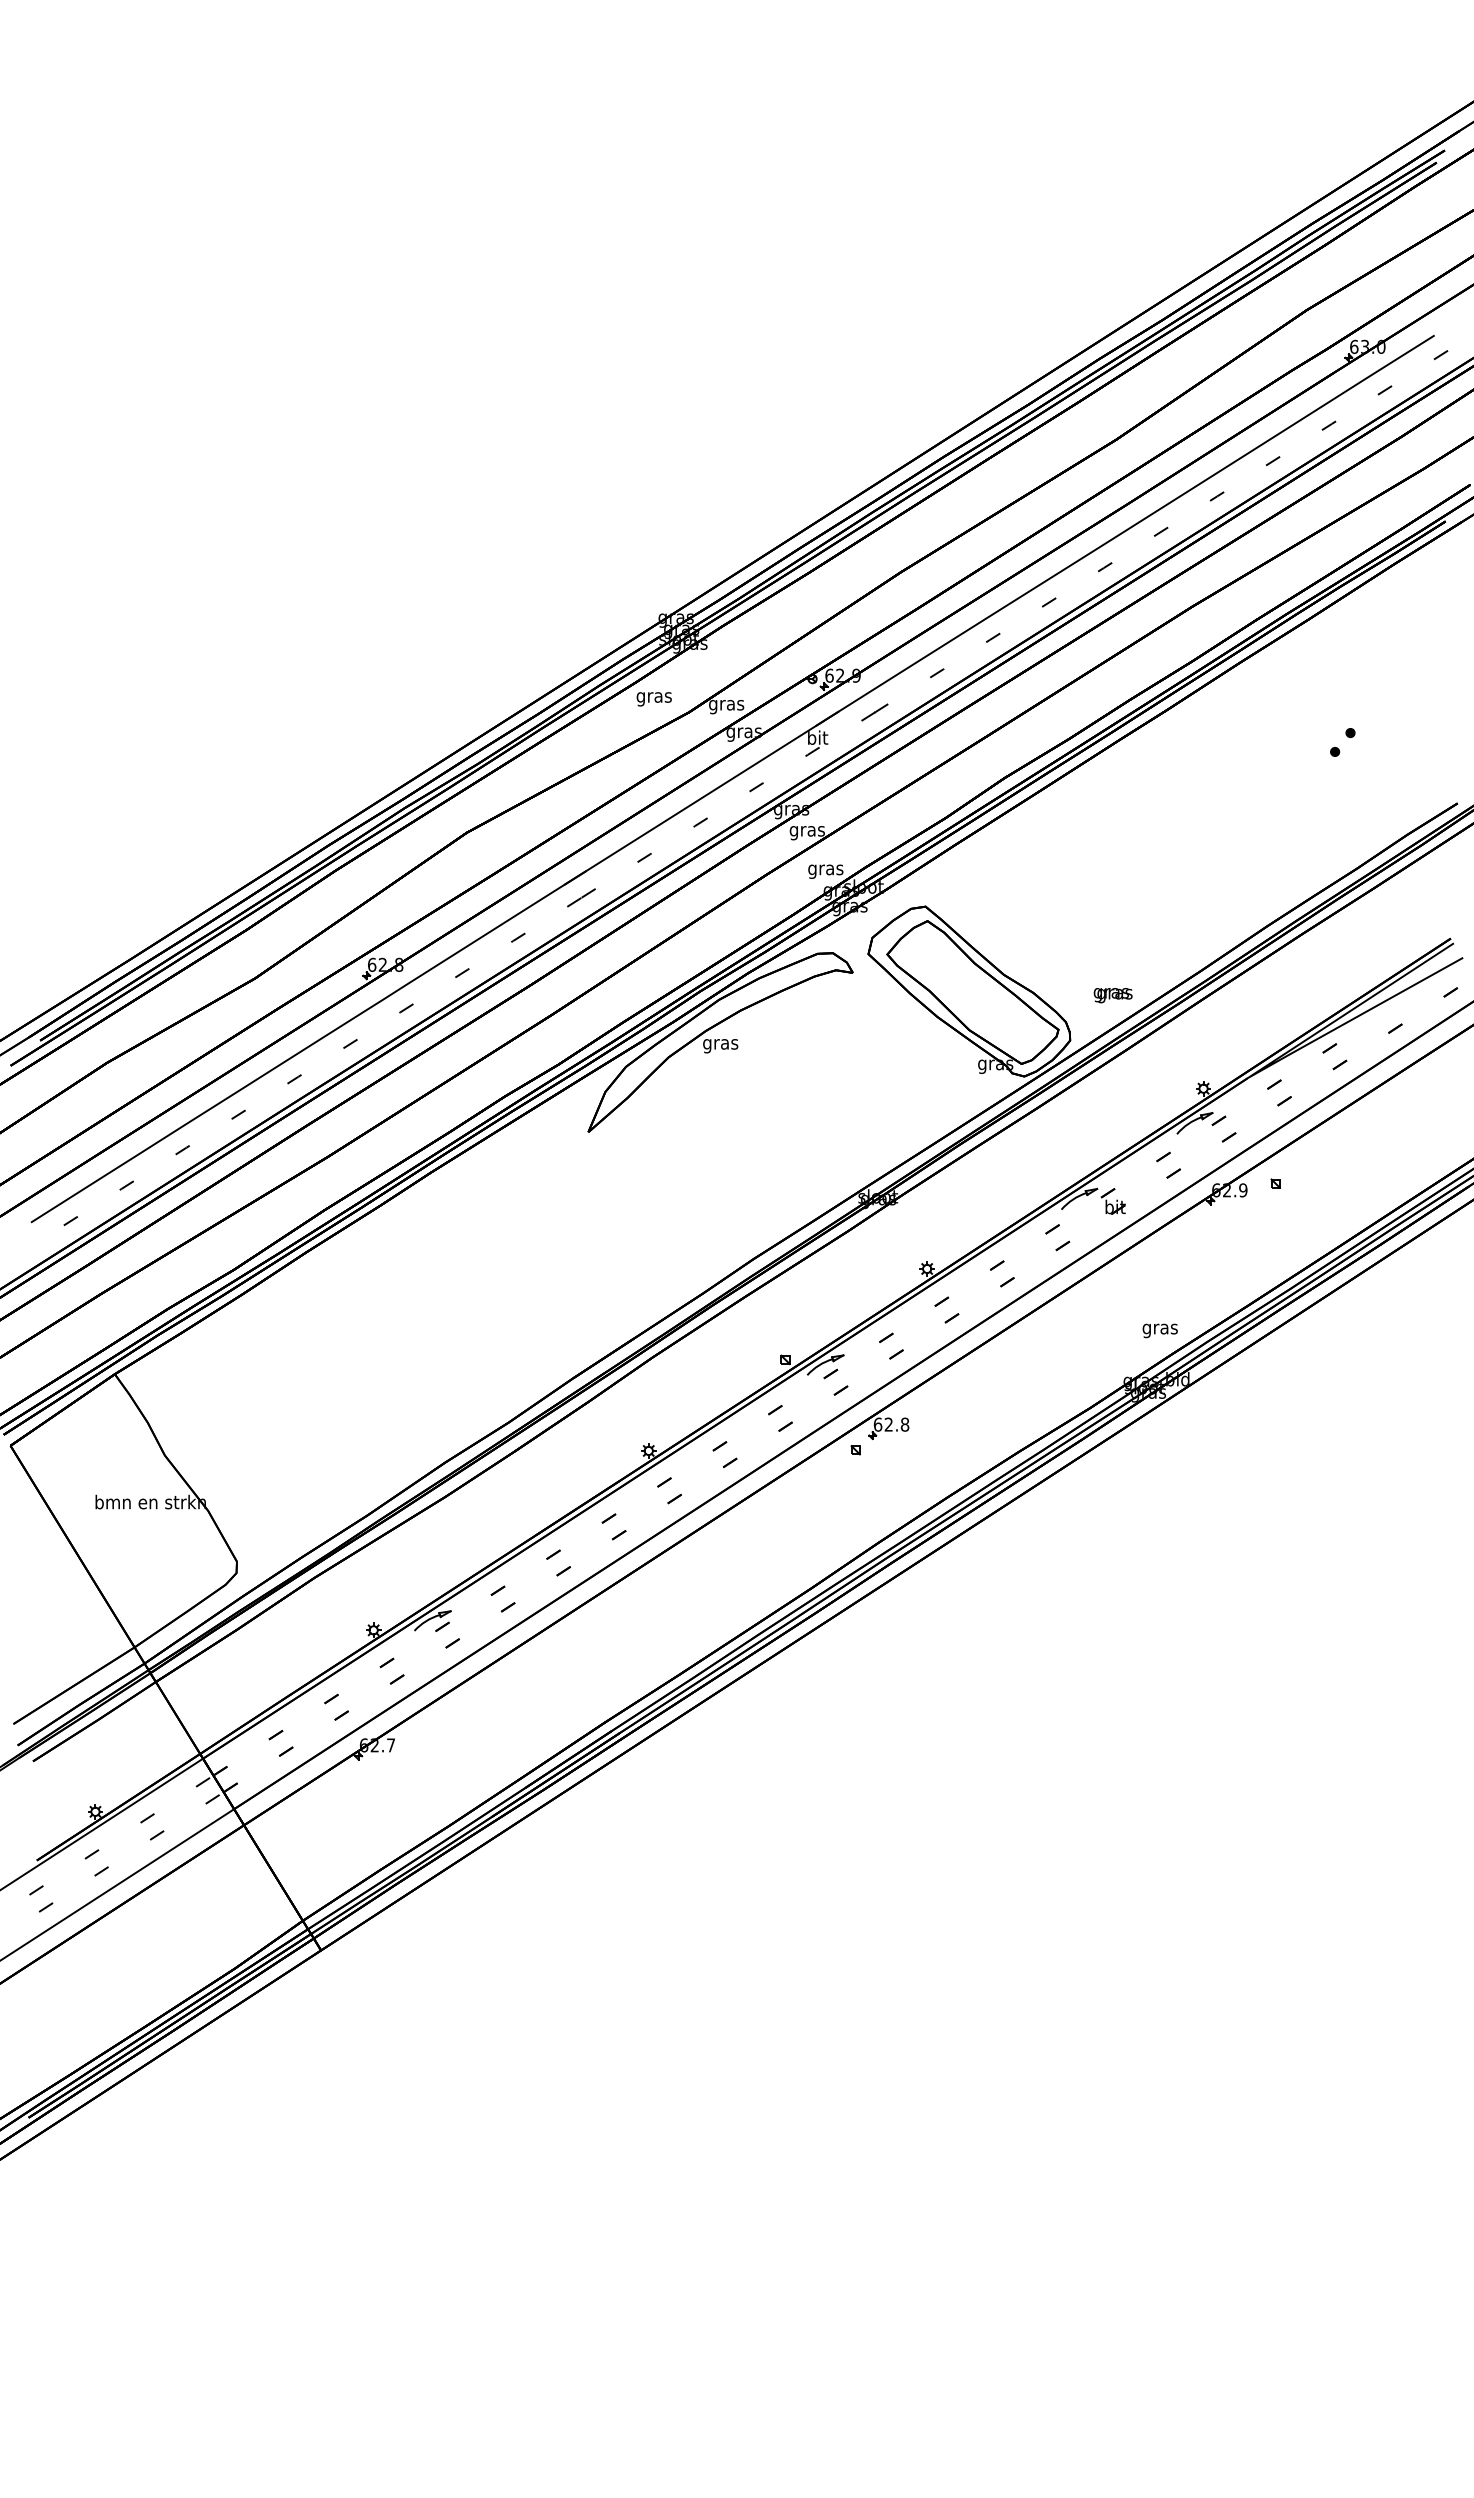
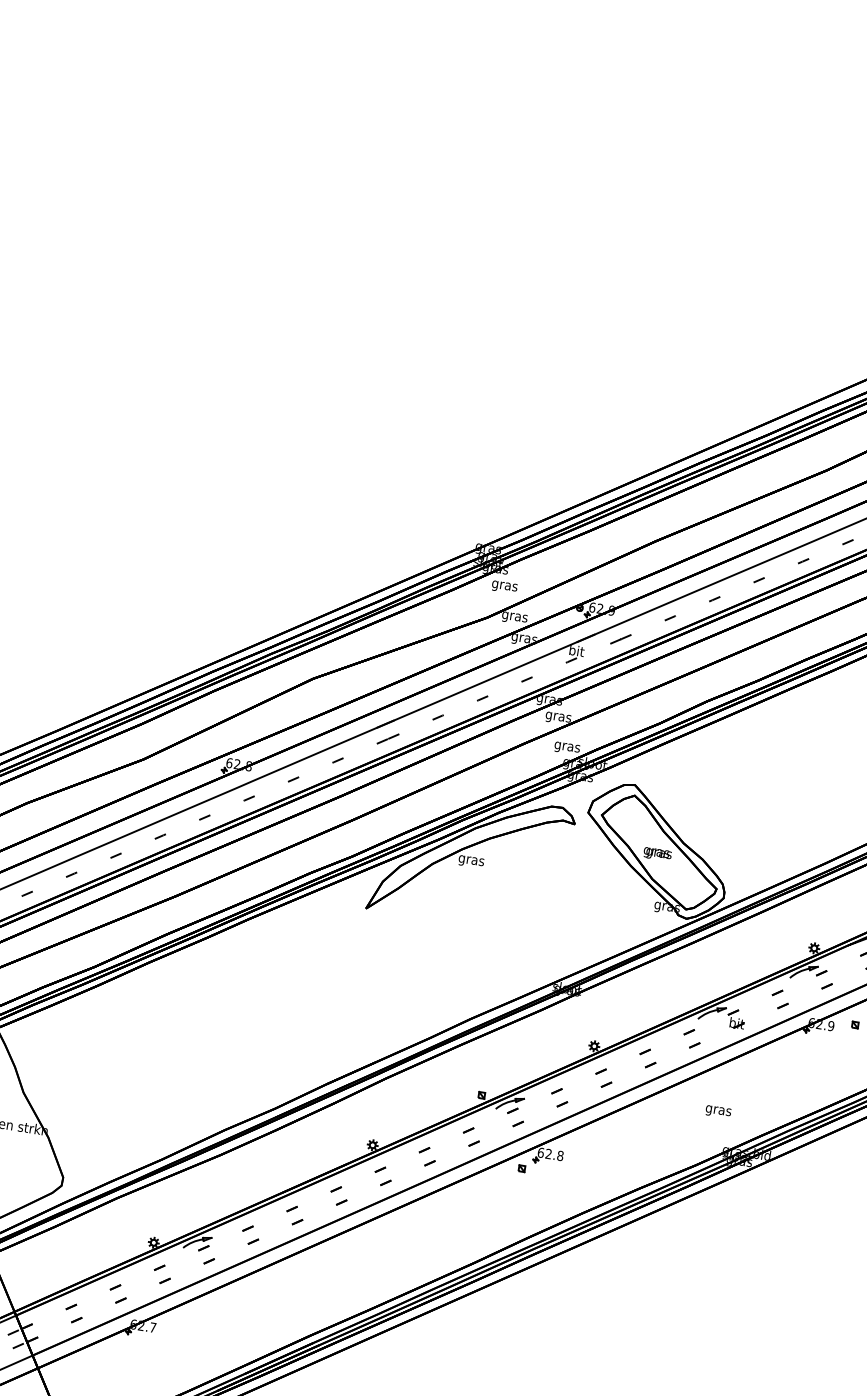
text: (653, 699) -> (504, 587), moved
text: (1112, 995) -> (657, 854), moved
text: (1159, 1330) -> (717, 1111), moved

